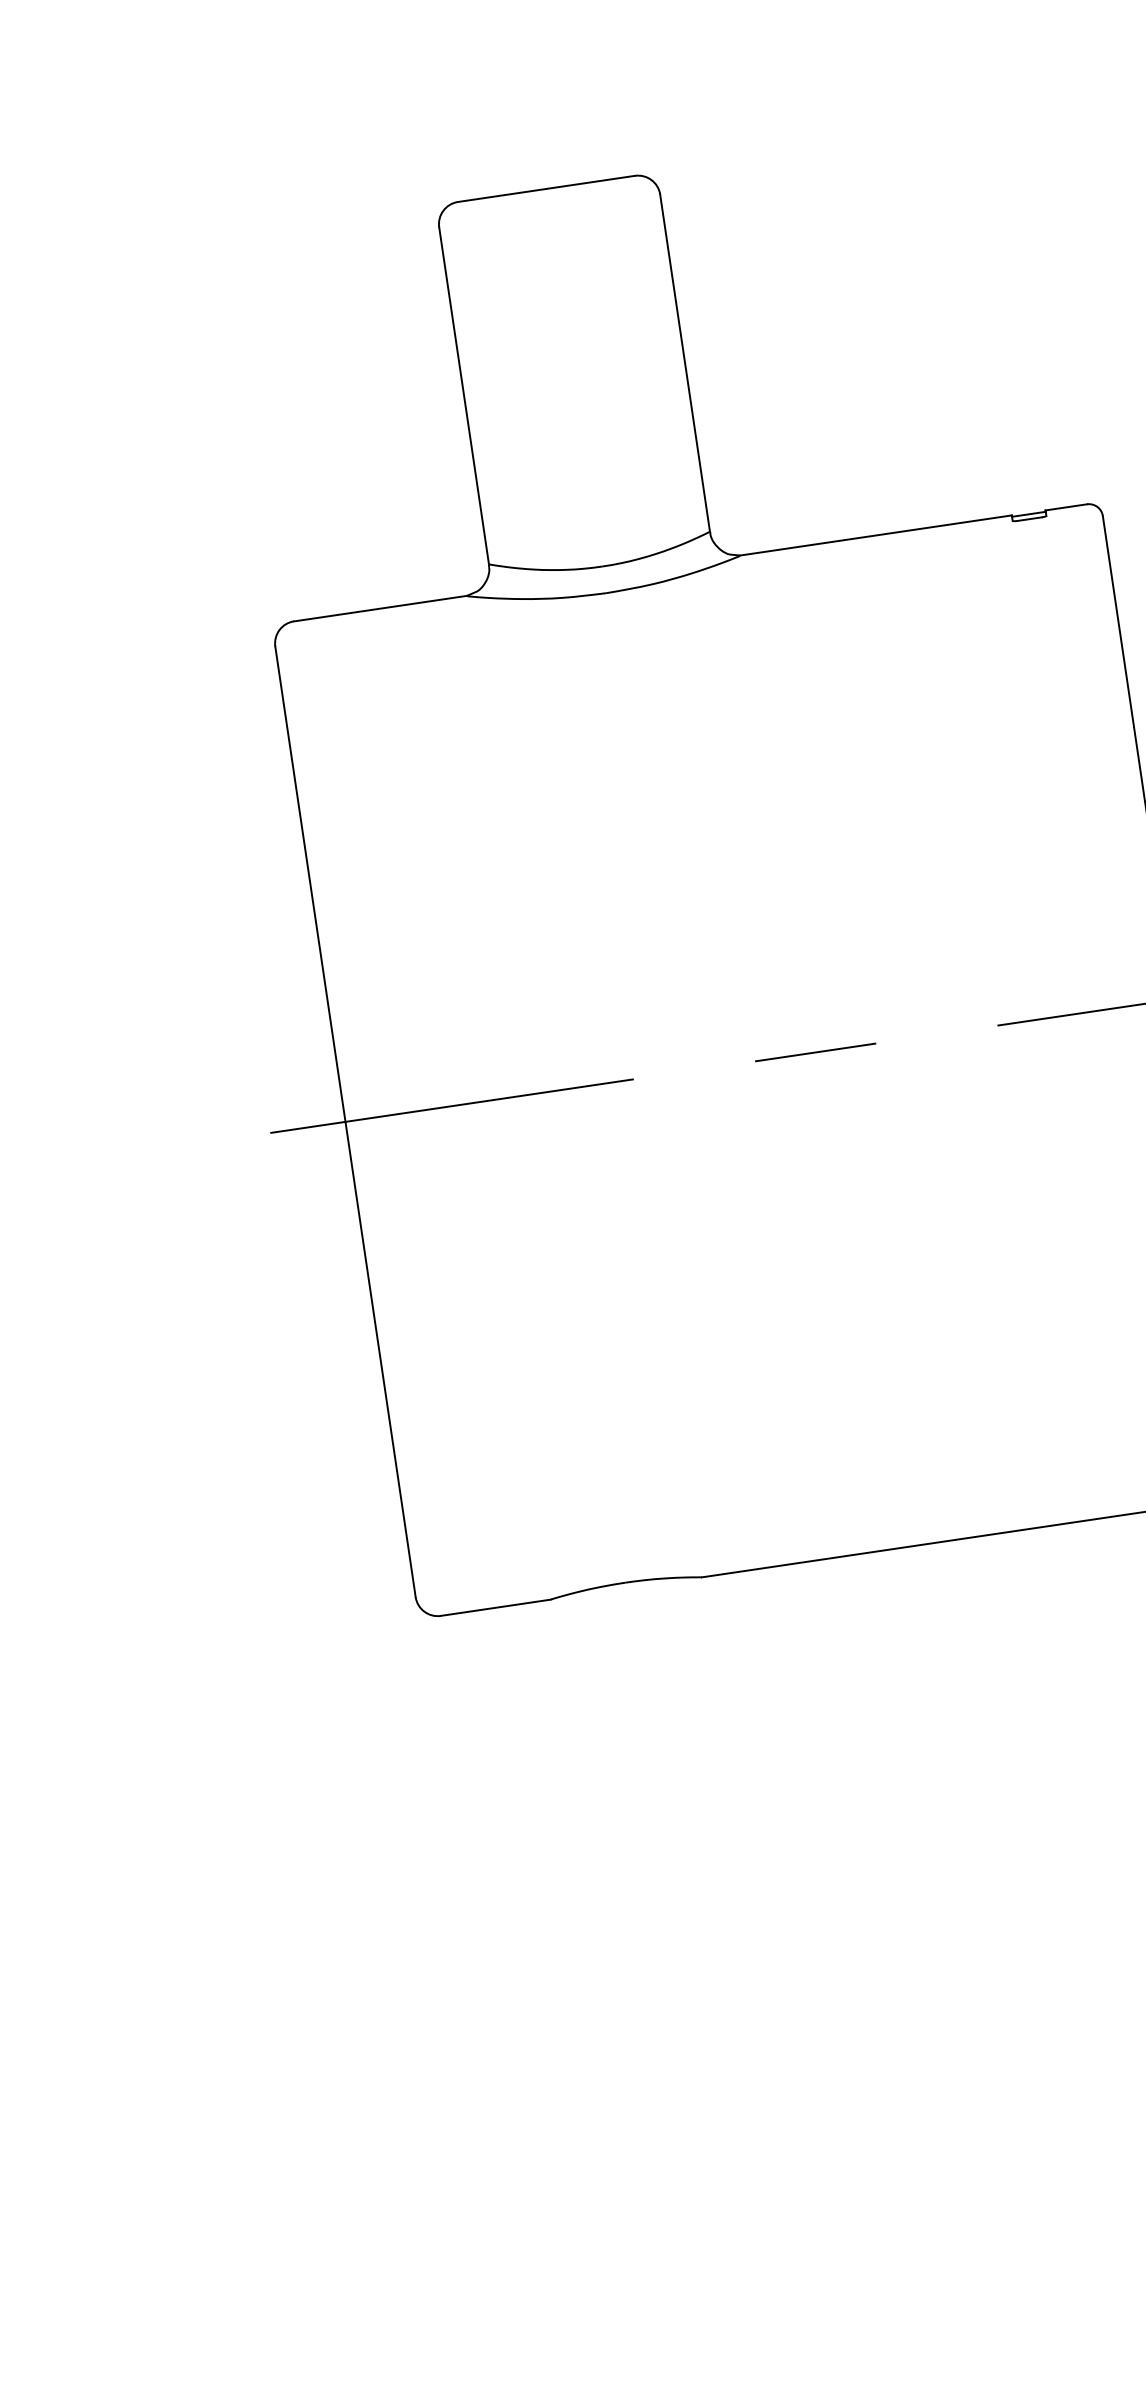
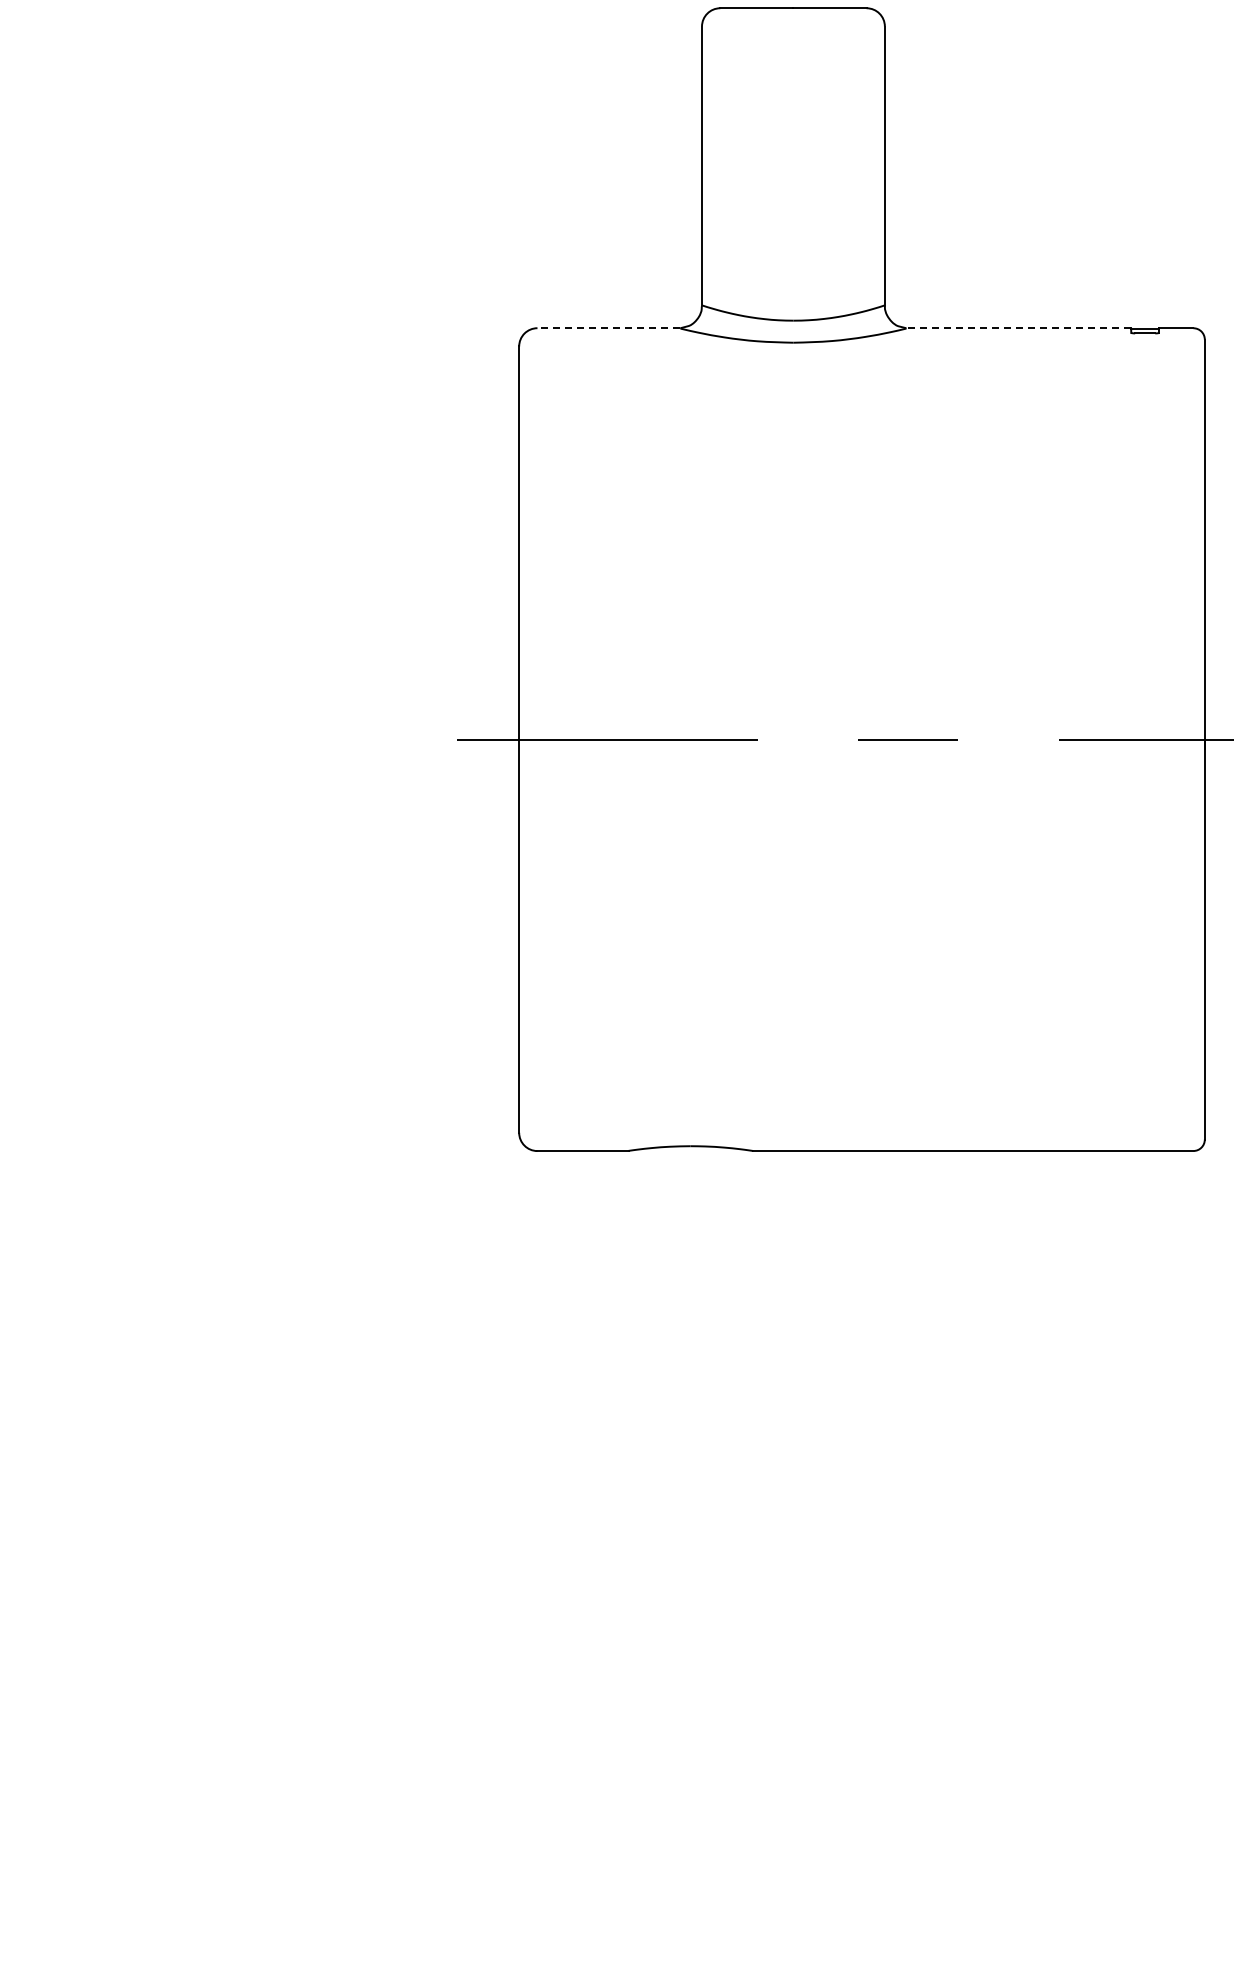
line: (875, 535) -> (1018, 328), solid -> dashed
line: (380, 609) -> (608, 328), solid -> dashed

